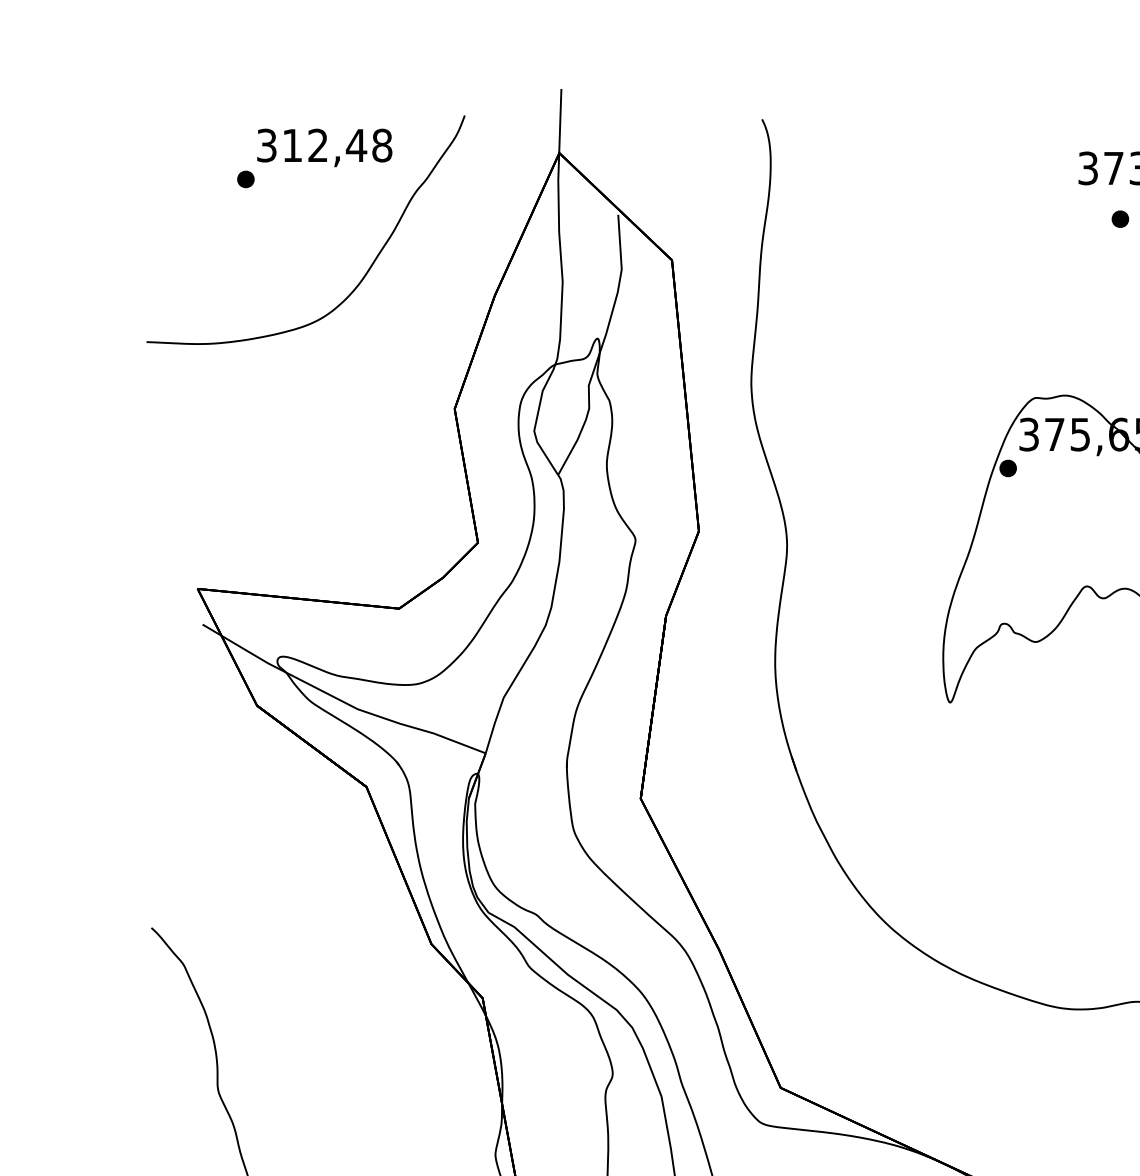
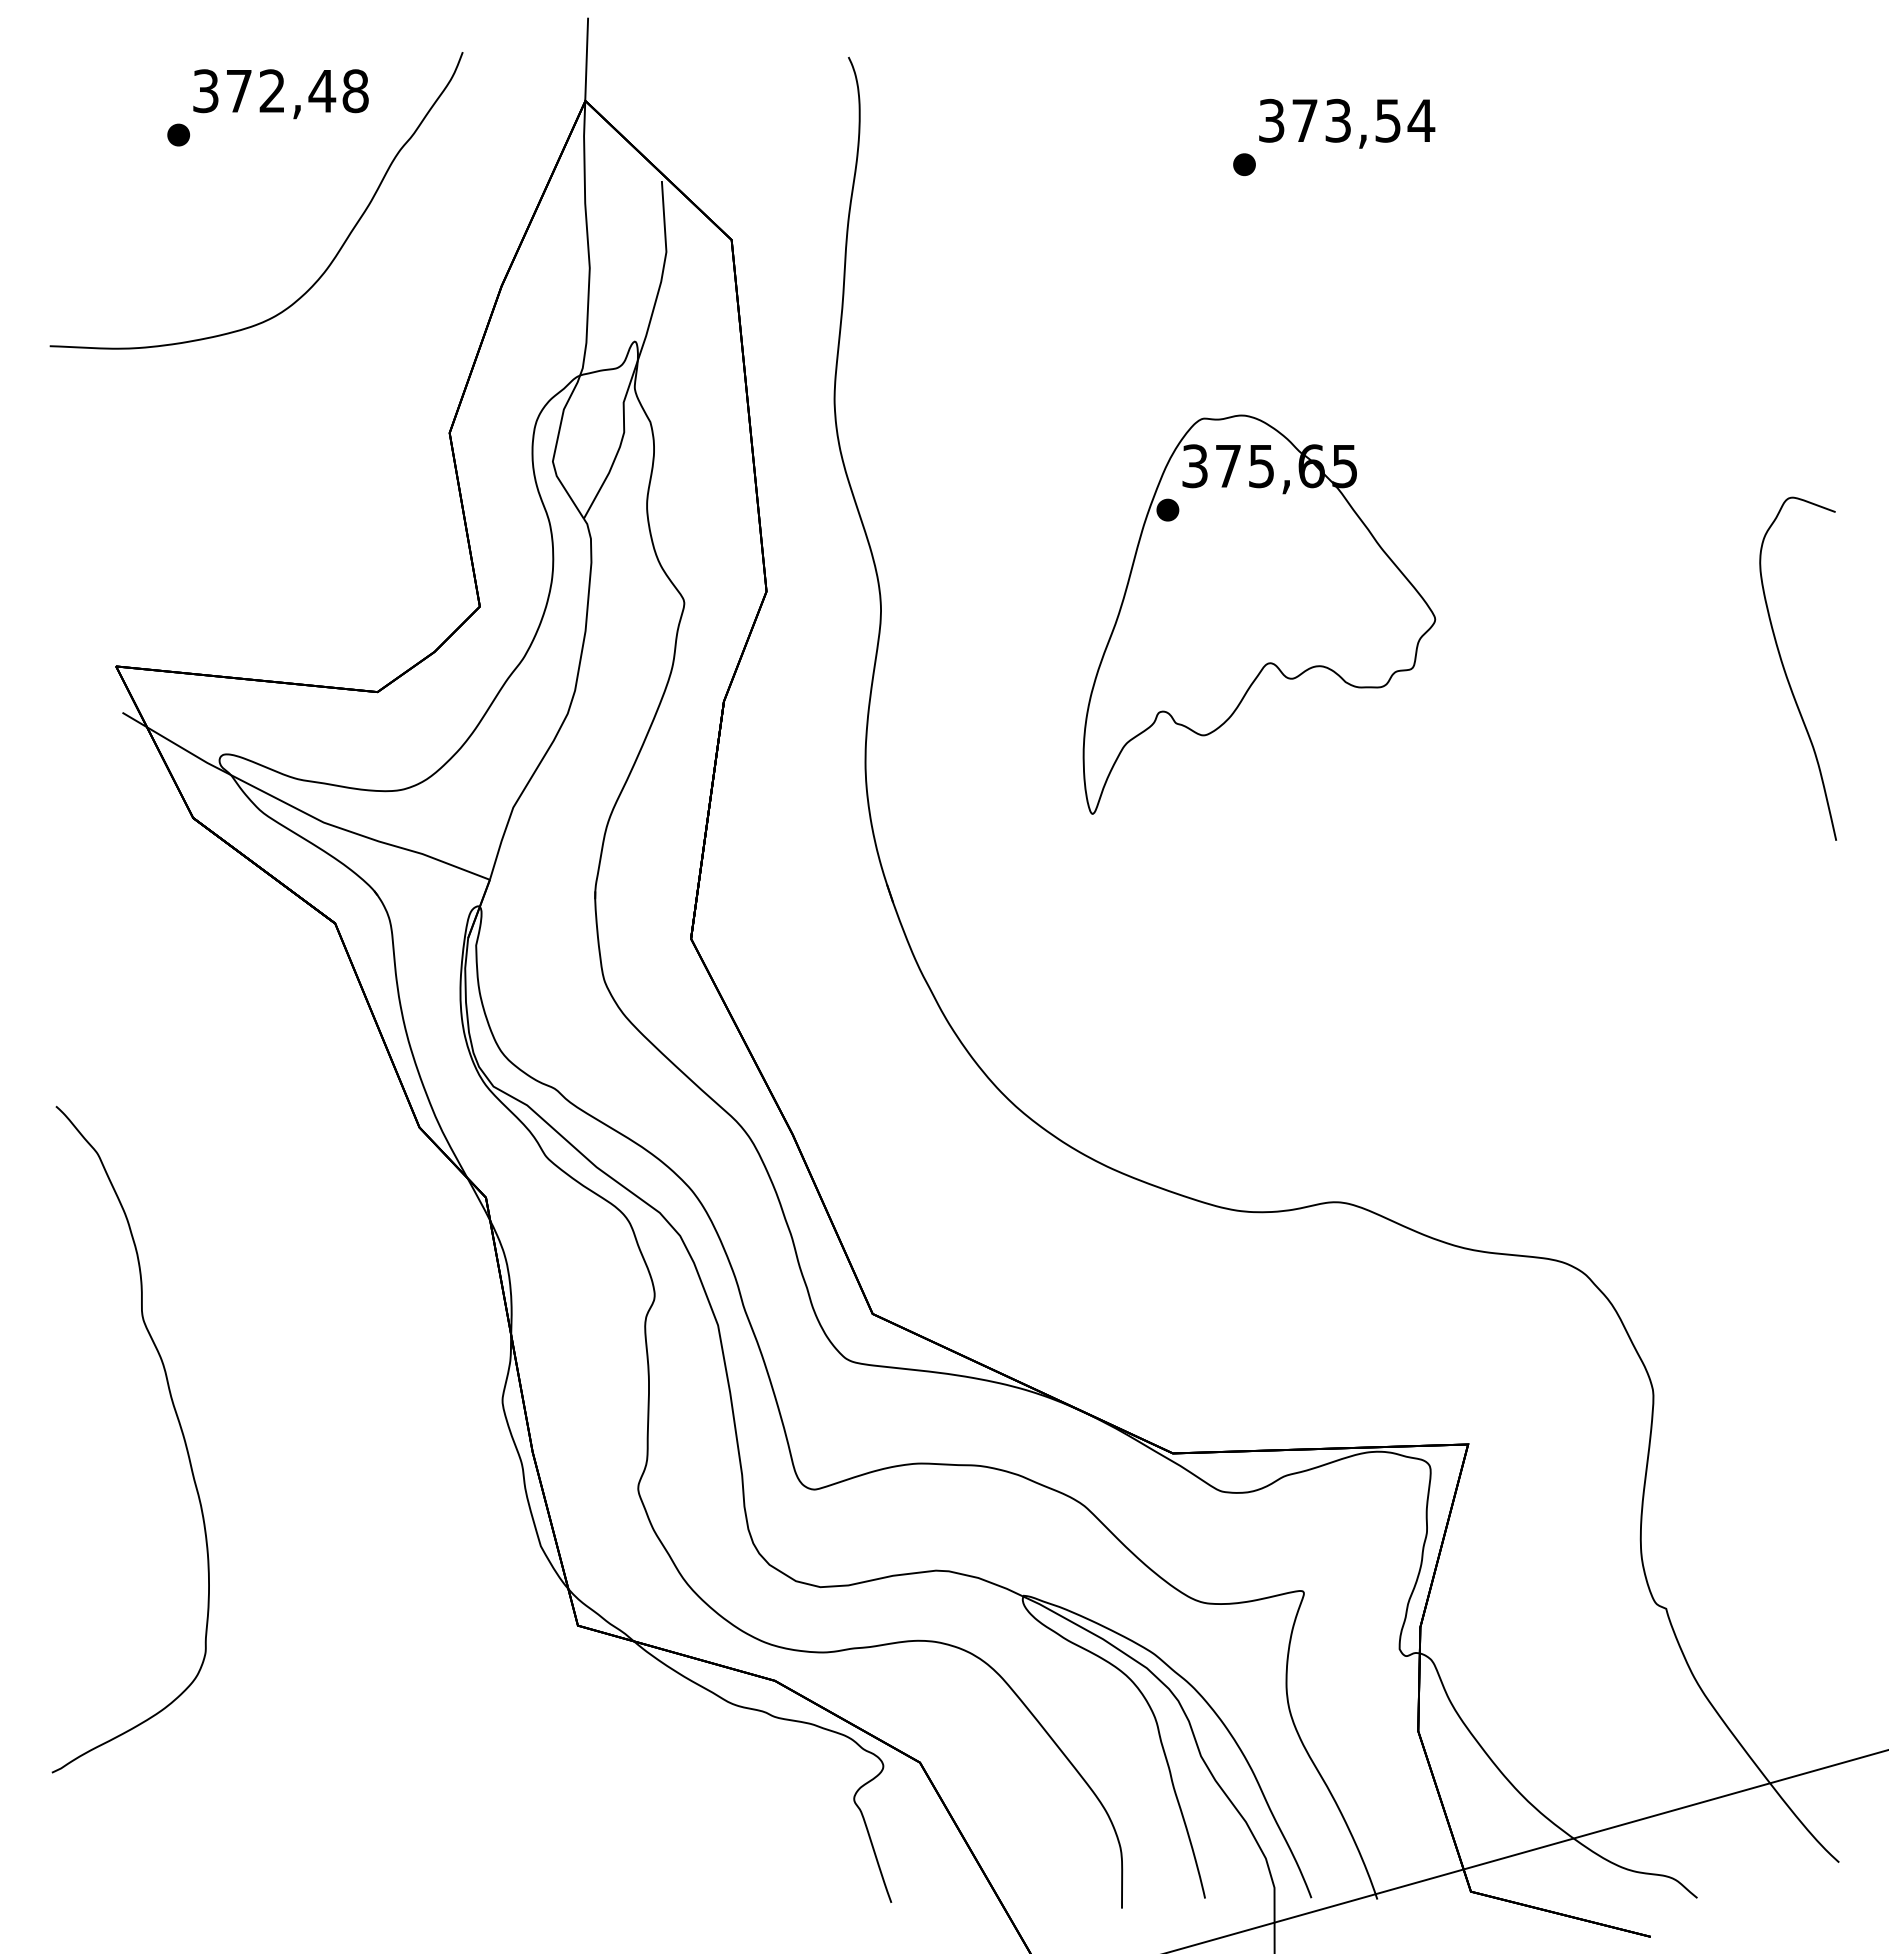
text: (292, 145) -> (239, 91), 312,48 -> 372,48
part: (1120, 219) -> (1244, 164), moved

